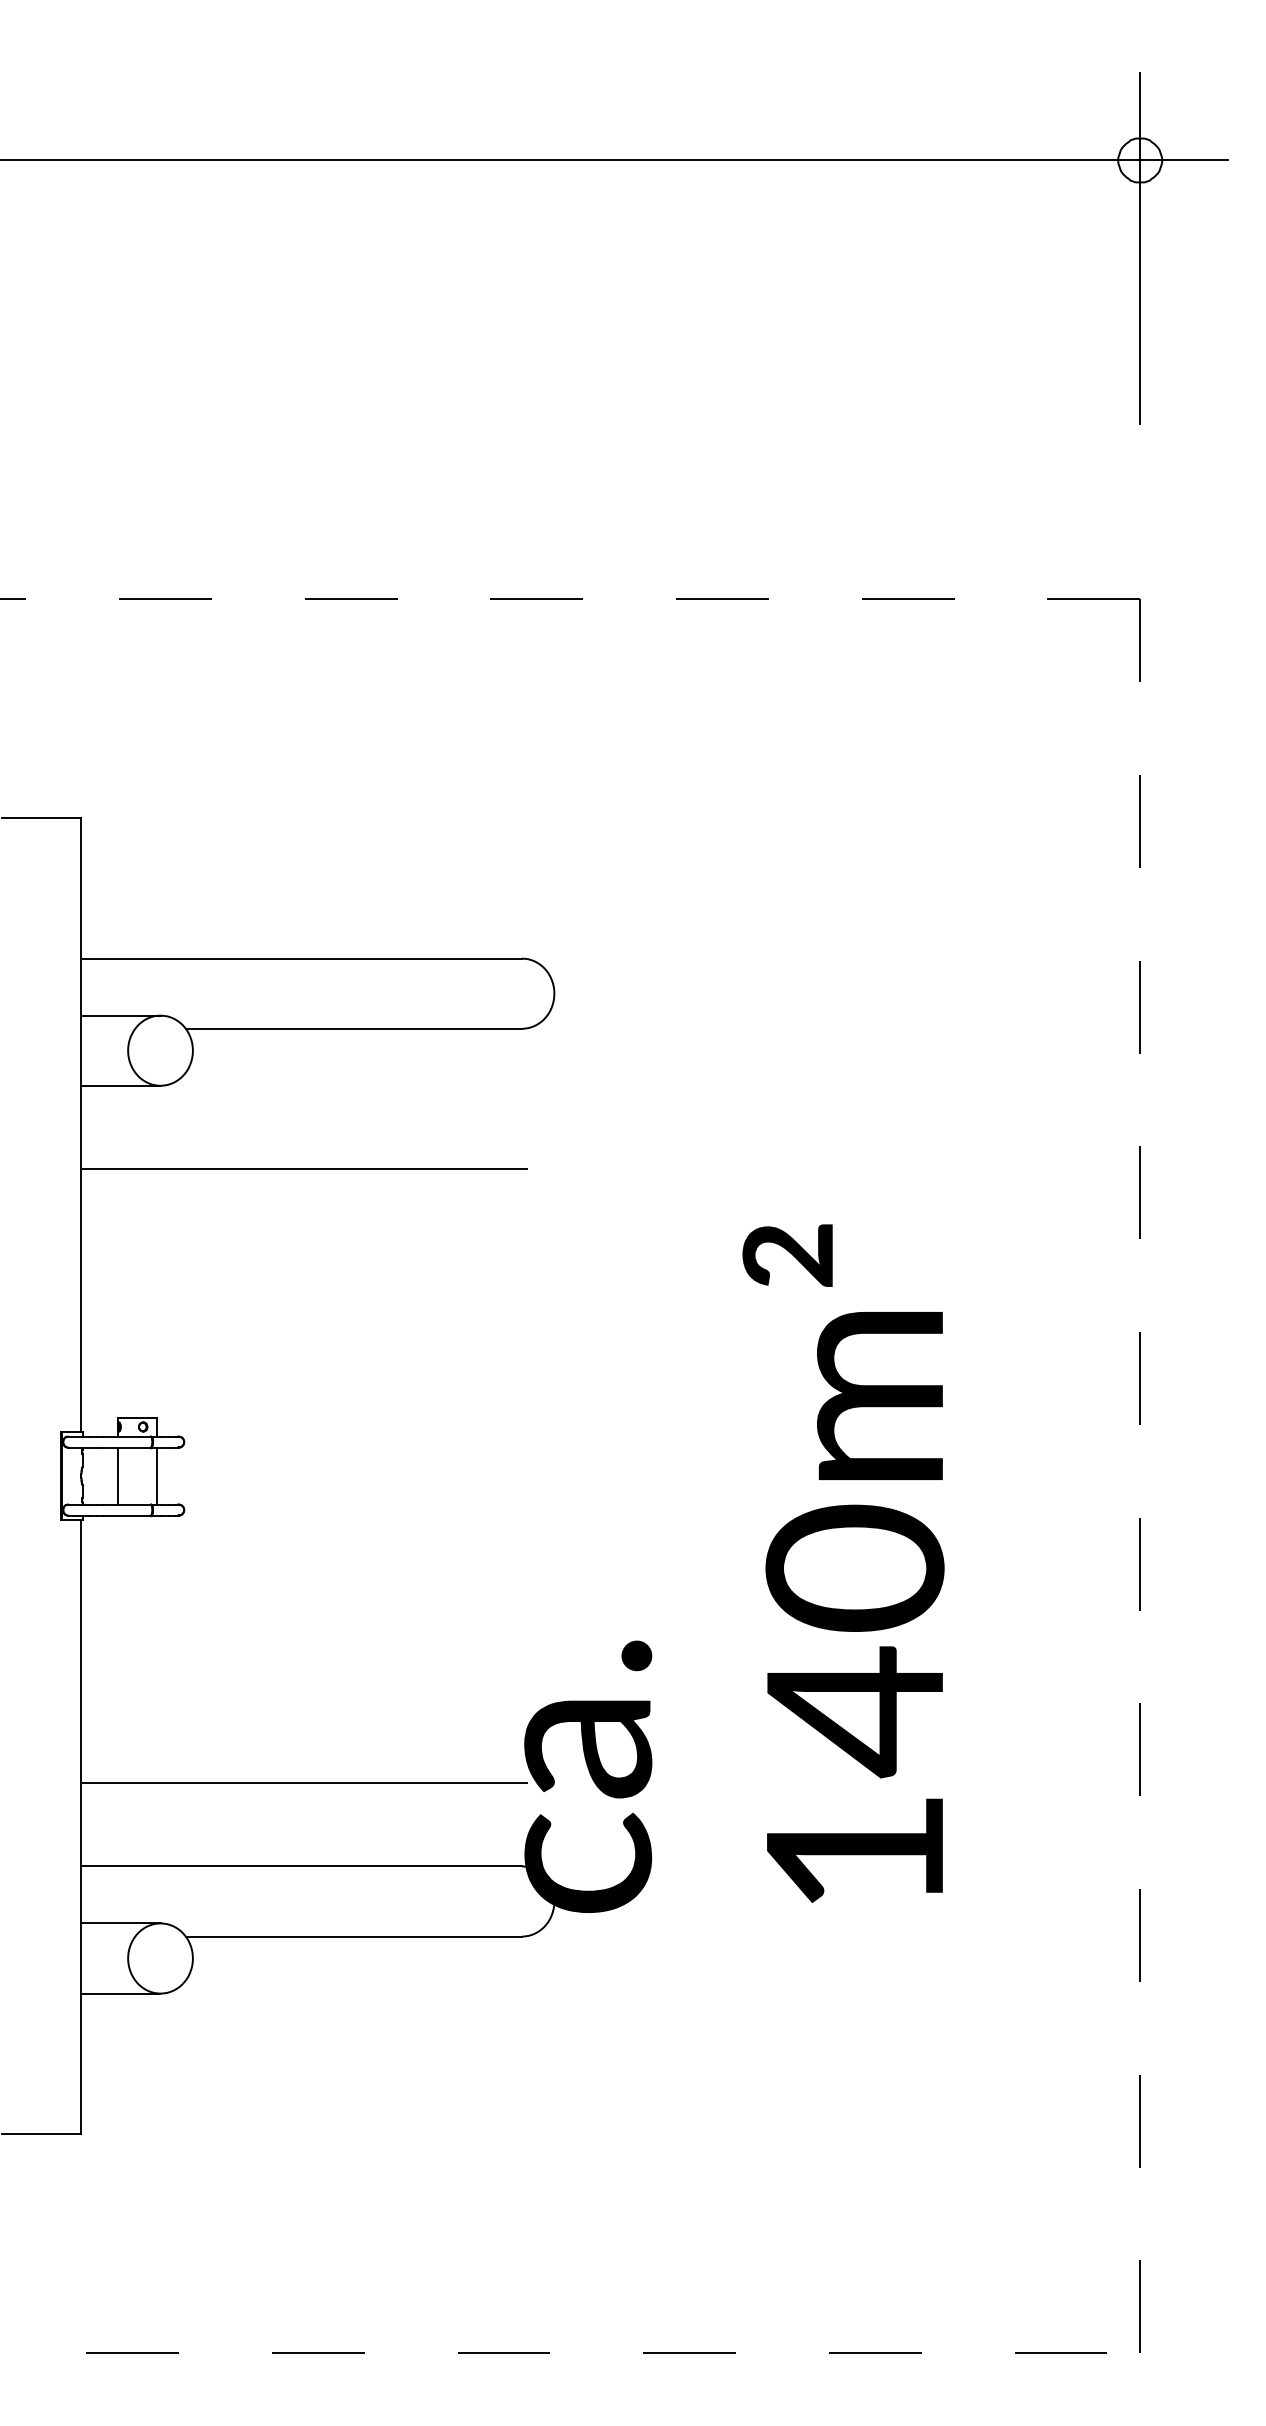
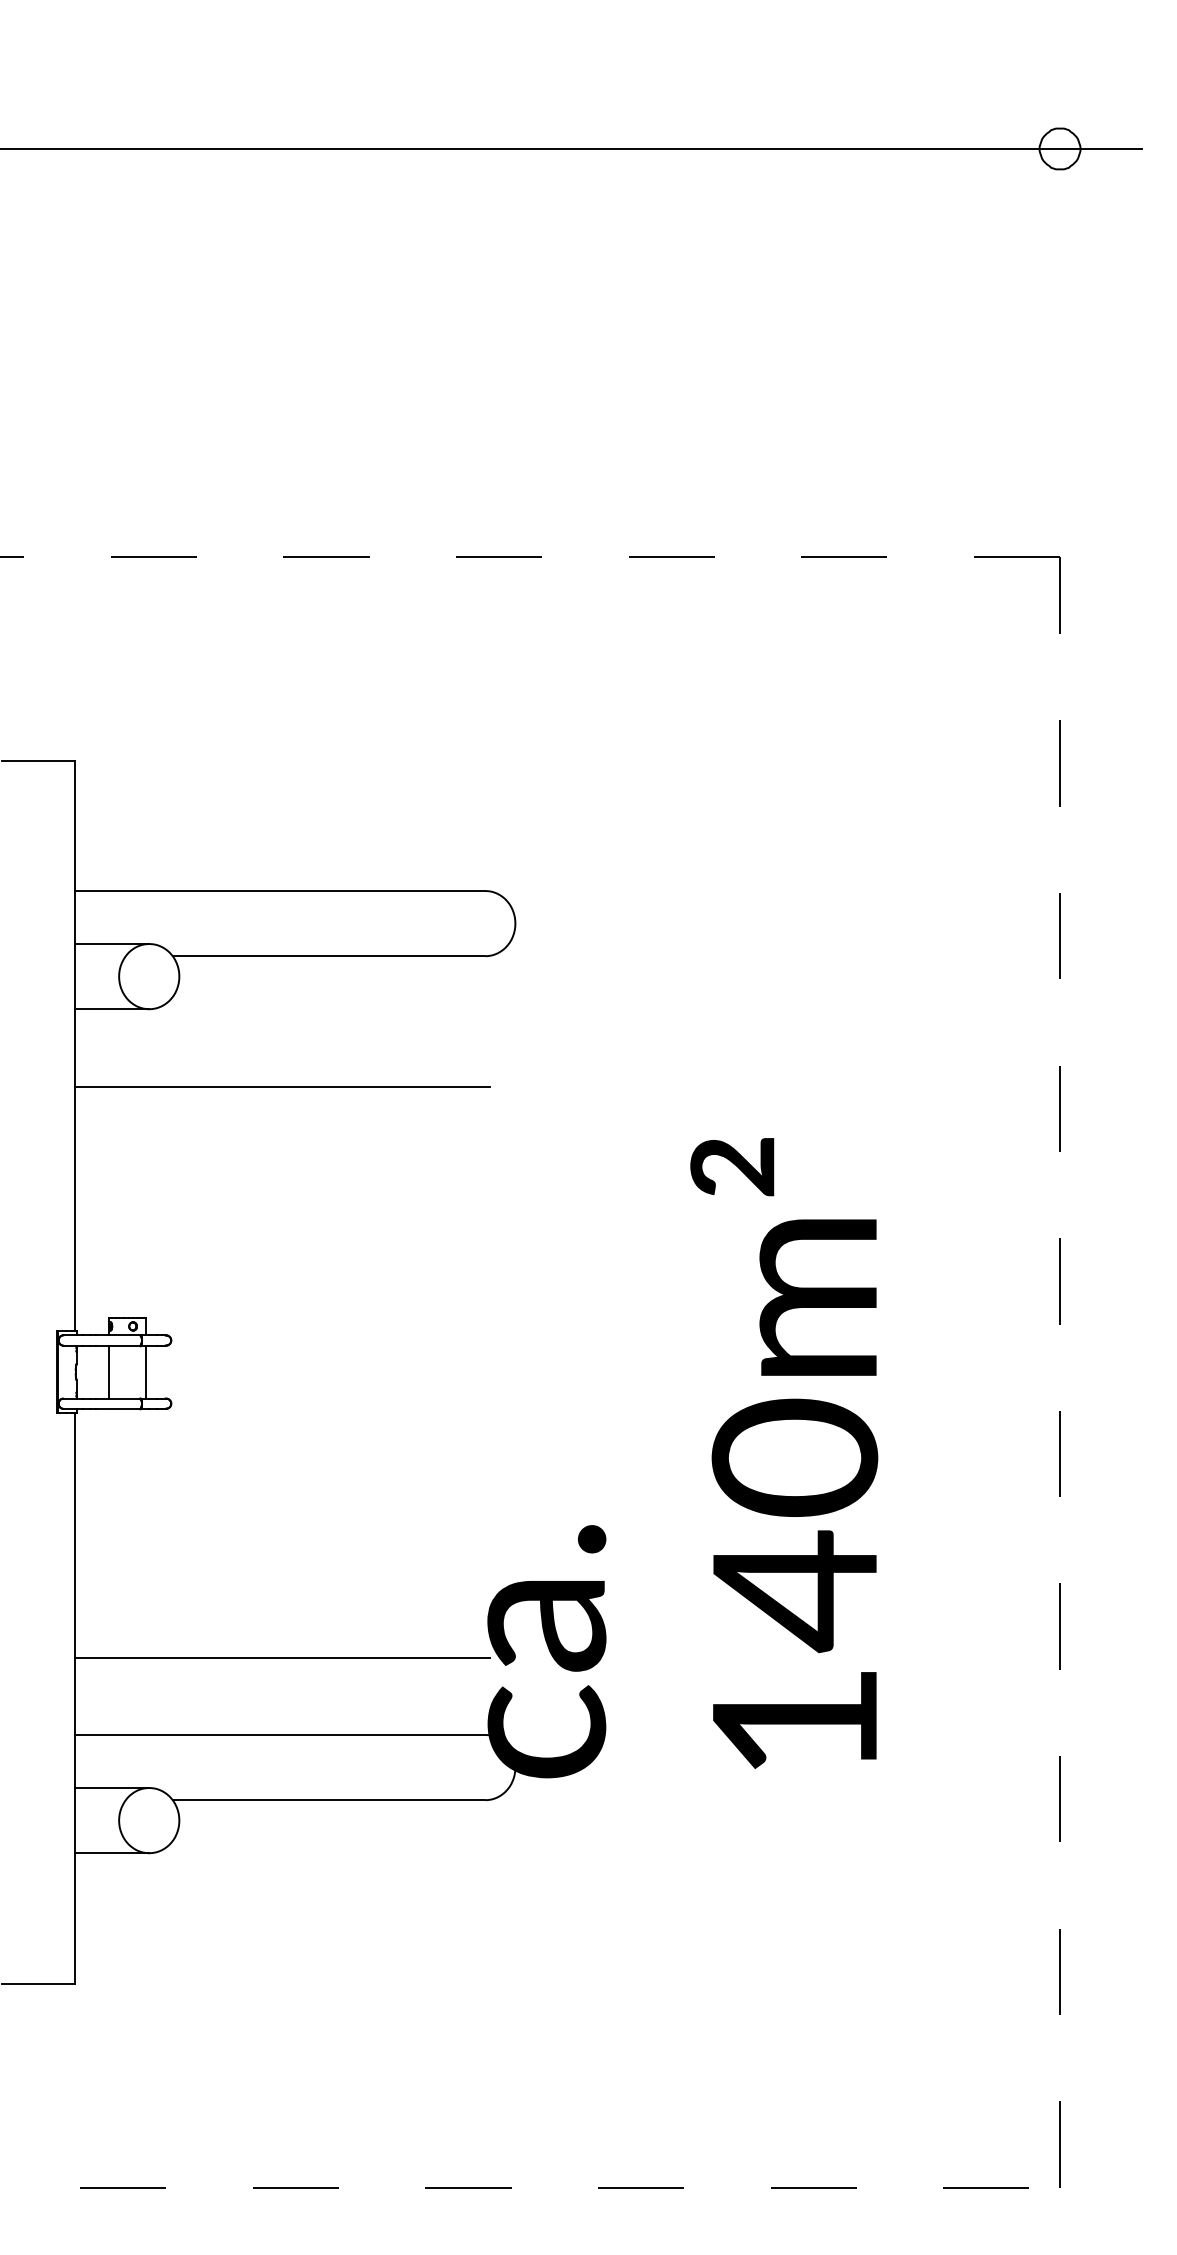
line: (1140, 247) -> (1060, 229), removed

